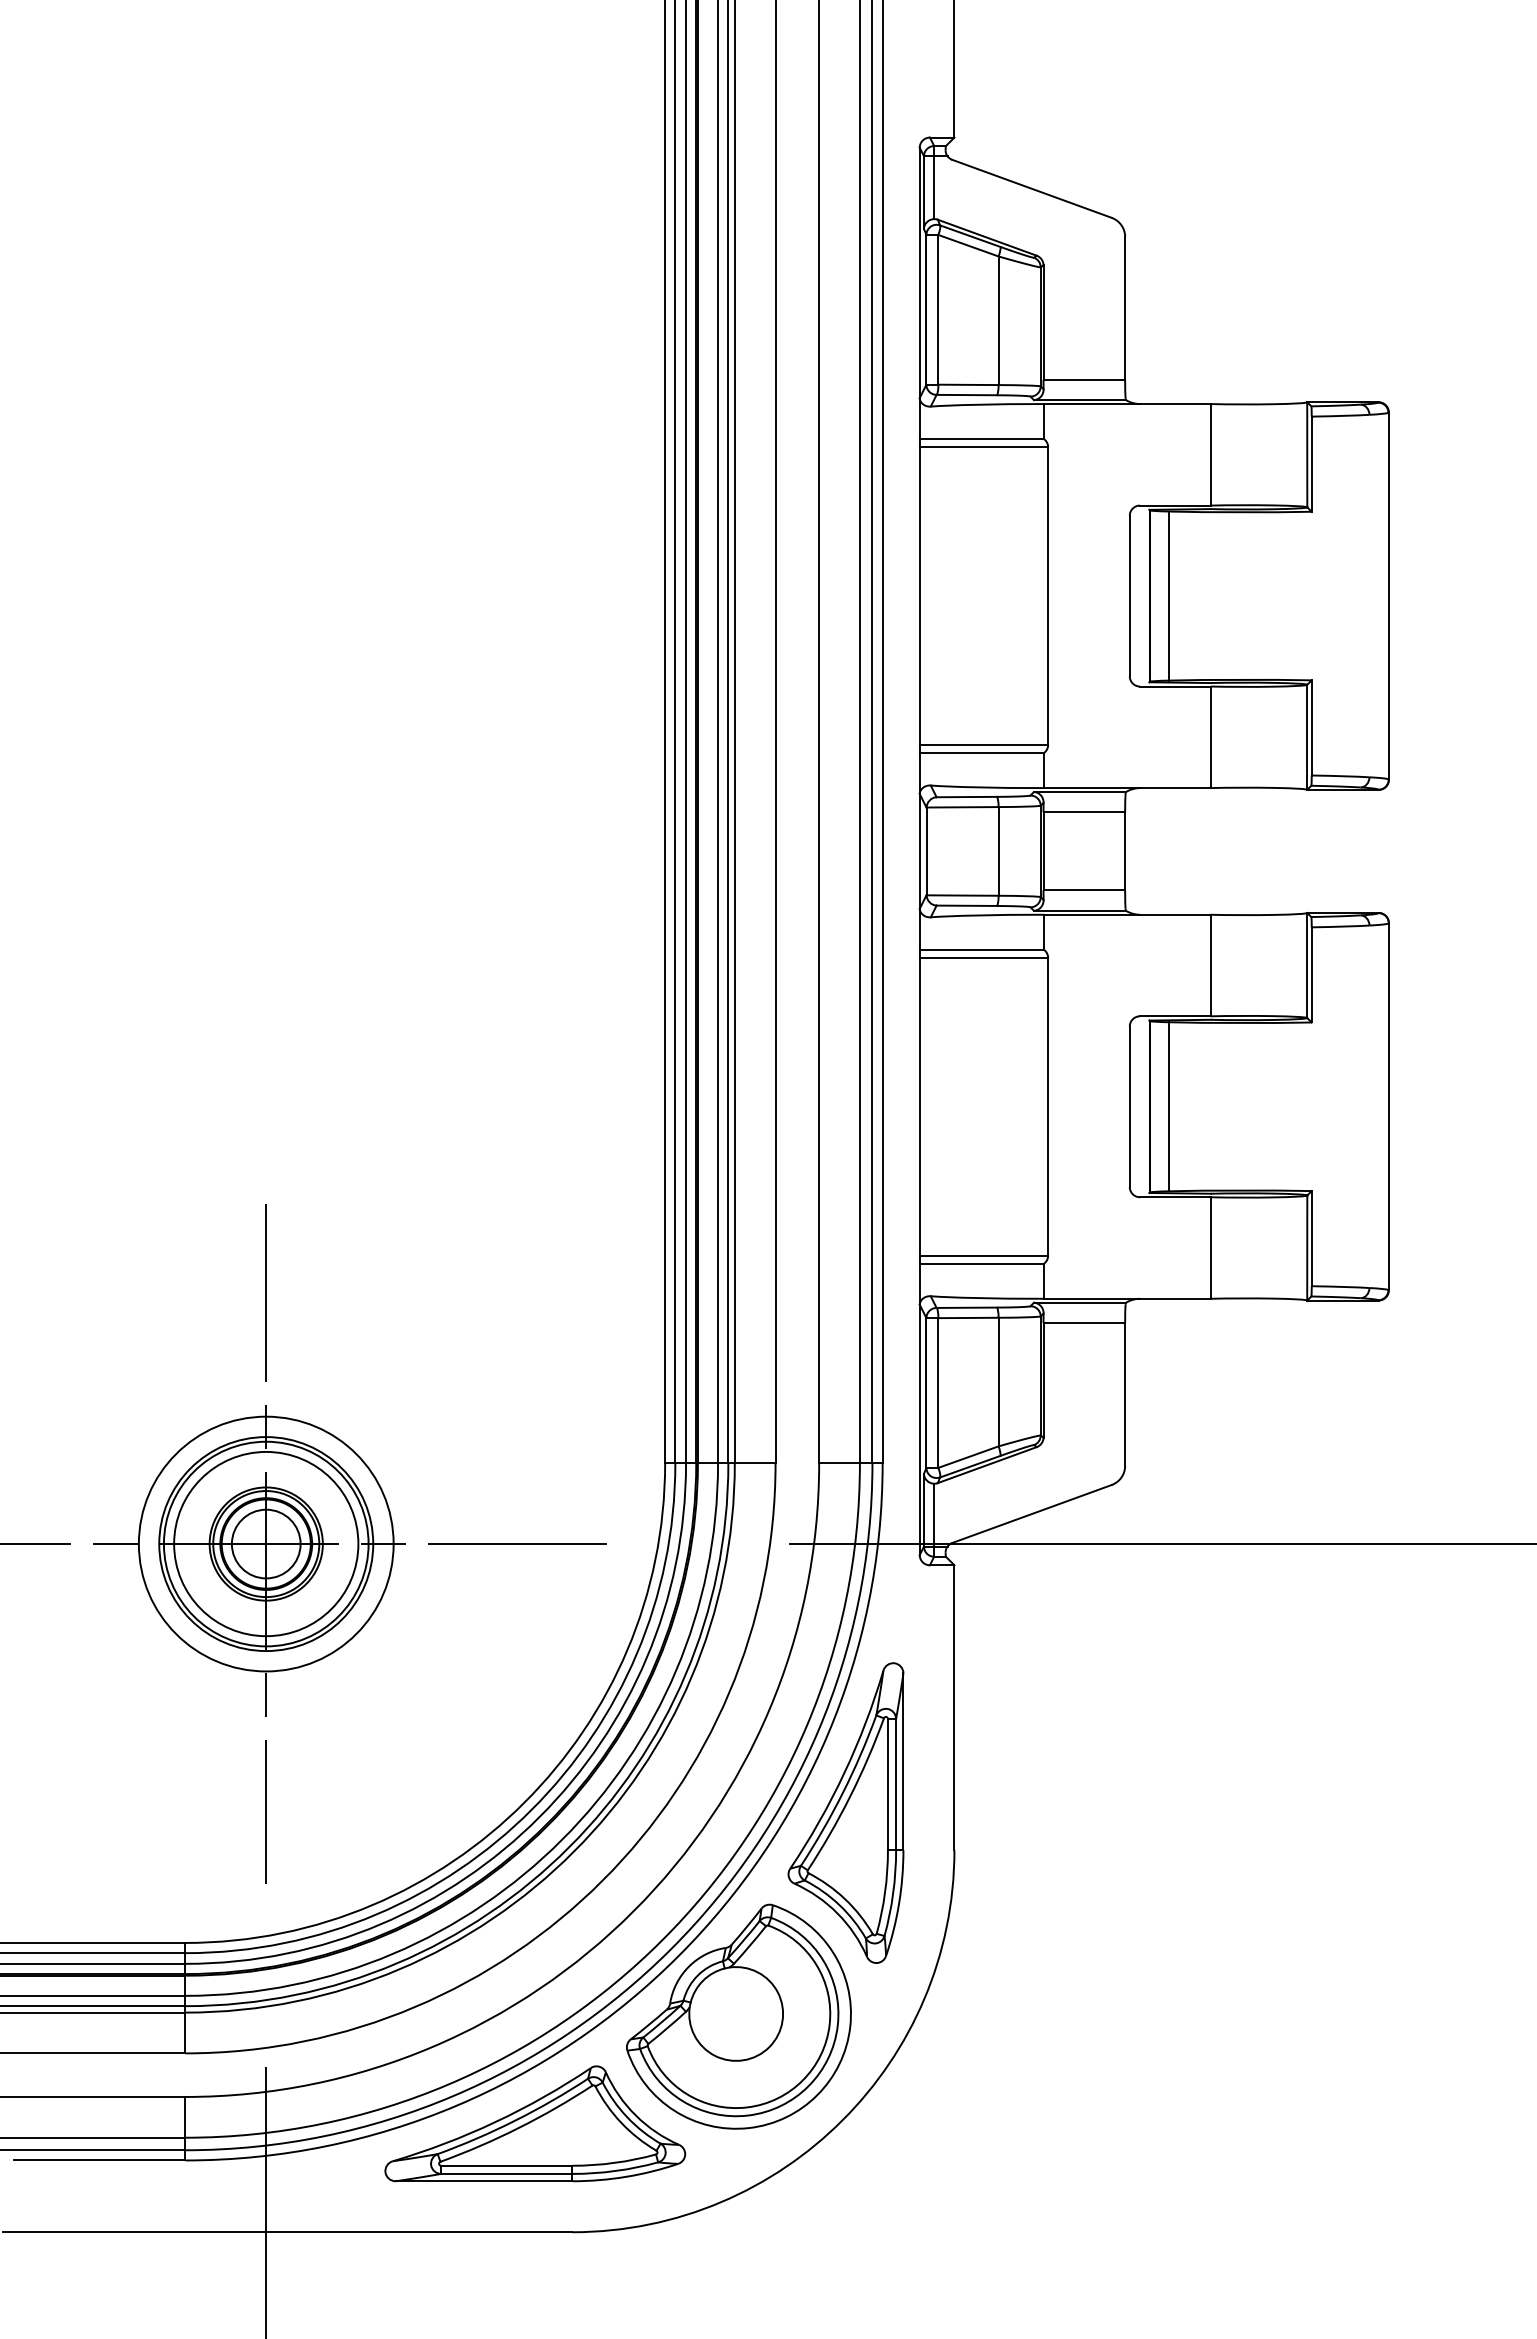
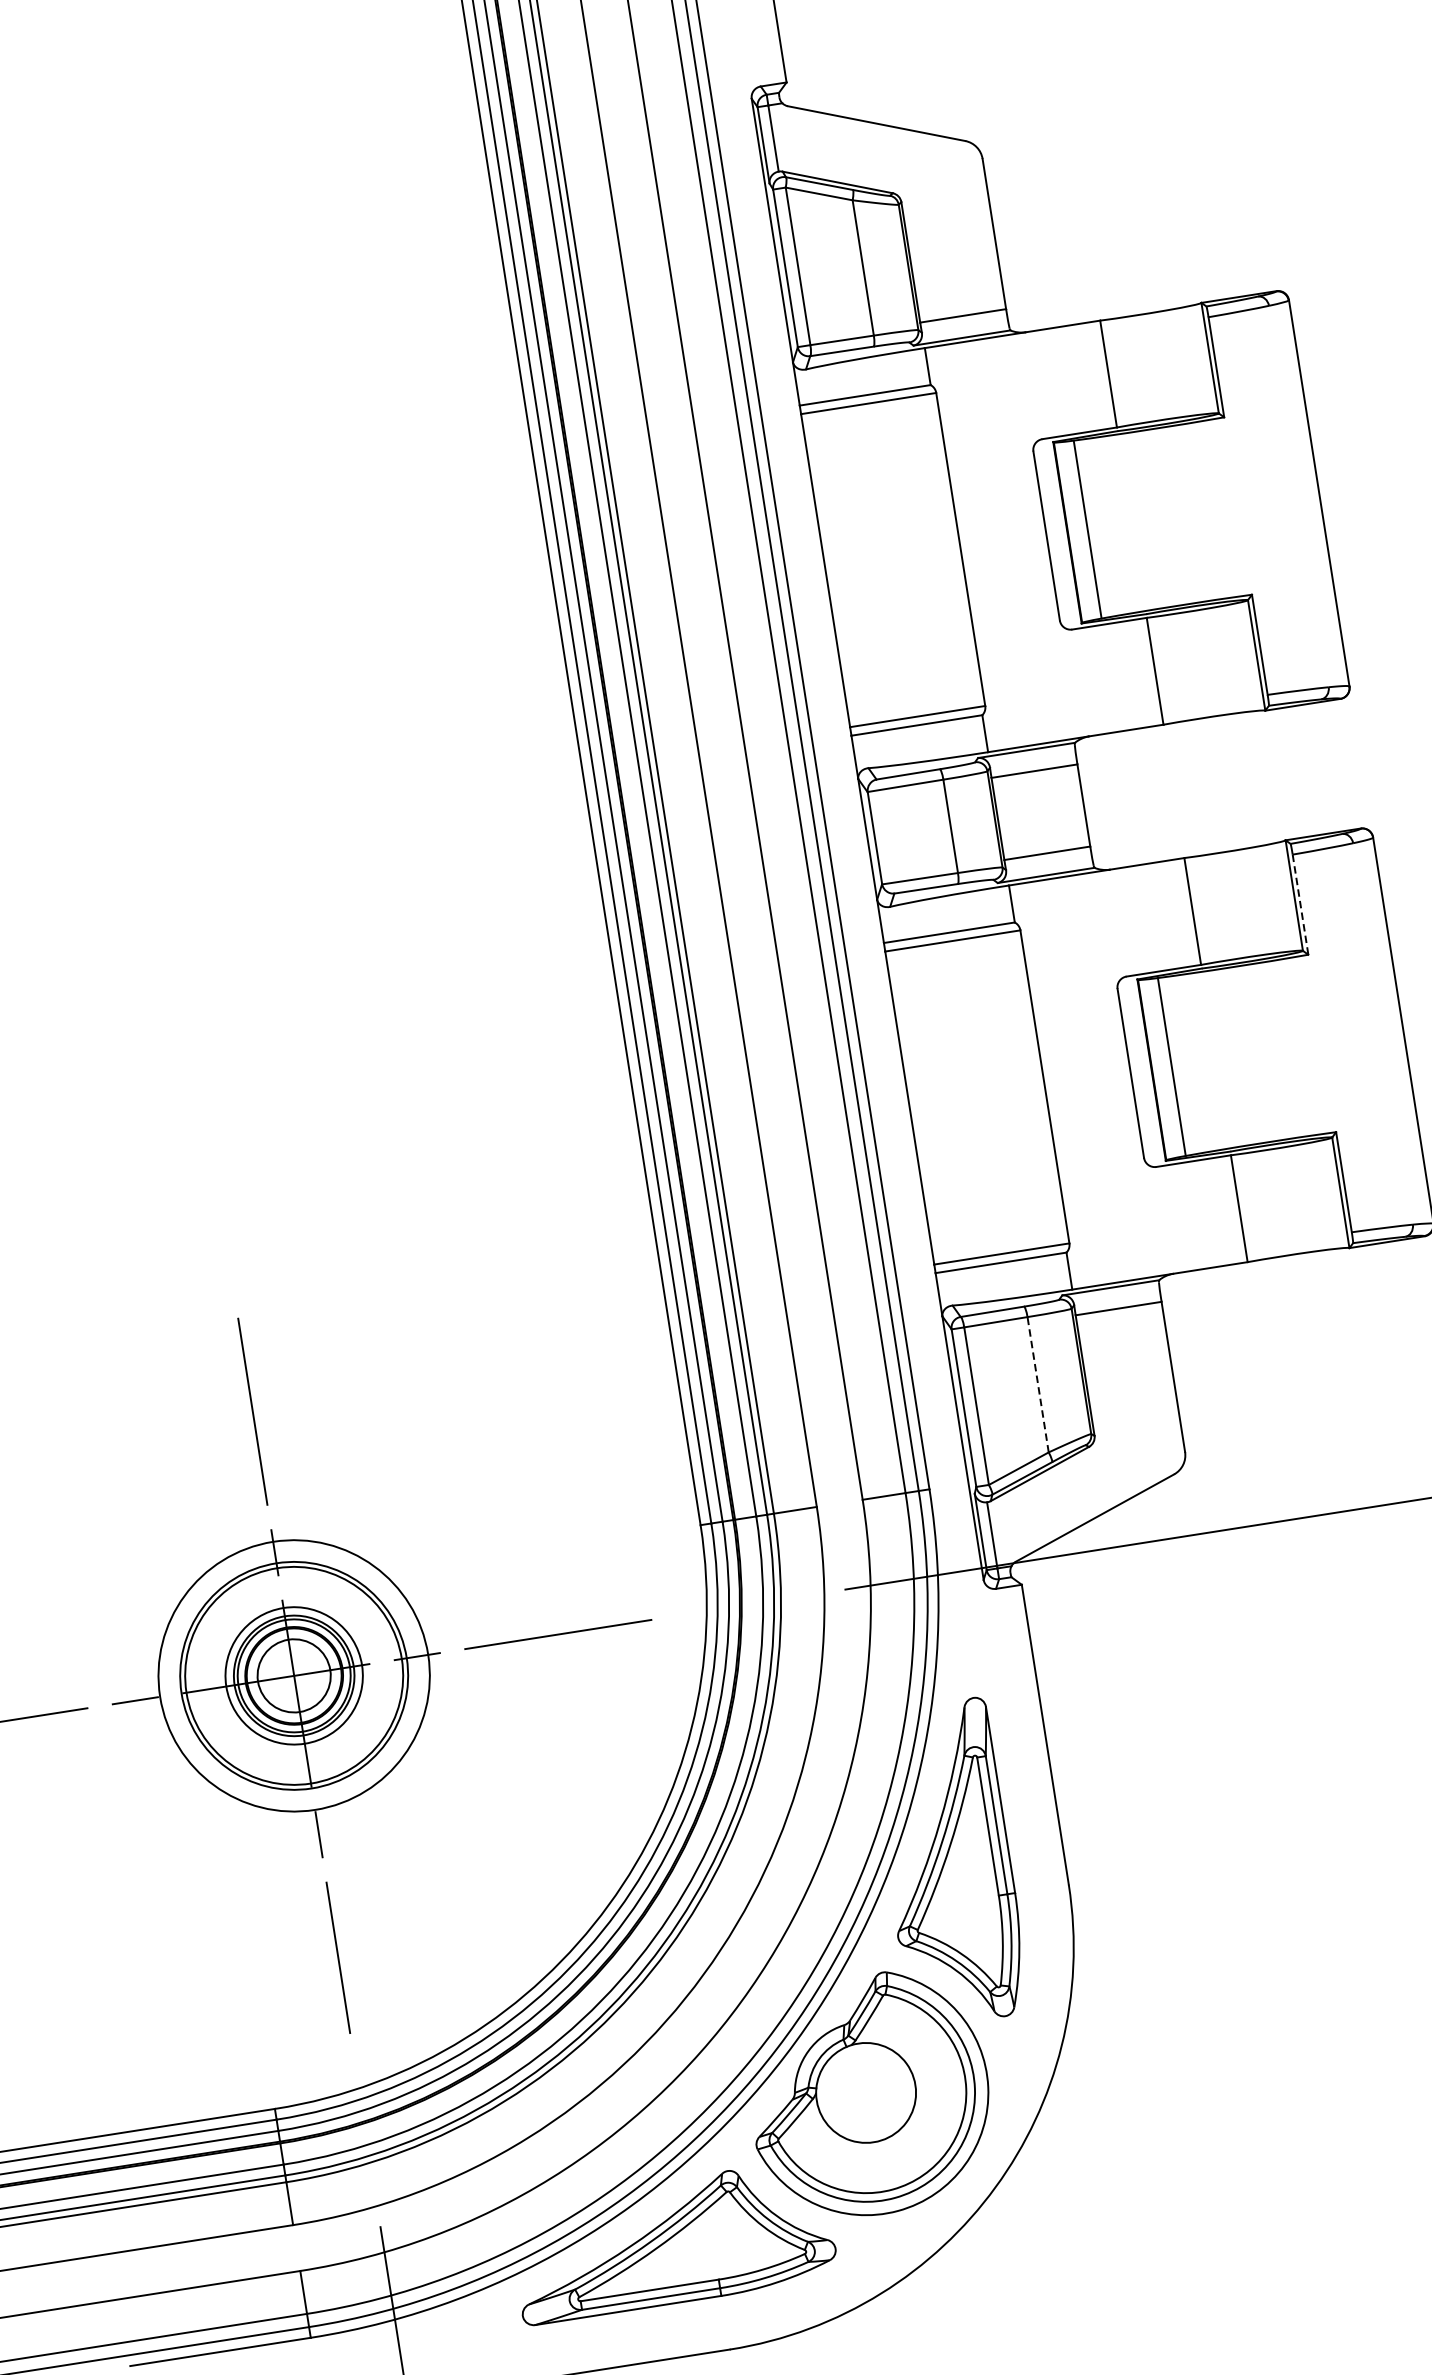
line: (1311, 974) -> (1300, 904), solid -> dashed
line: (998, 1381) -> (1037, 1384), solid -> dashed
circle: (266, 1543) -> (294, 1675), size x0.7

